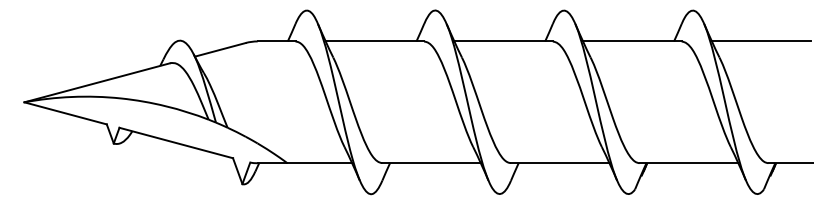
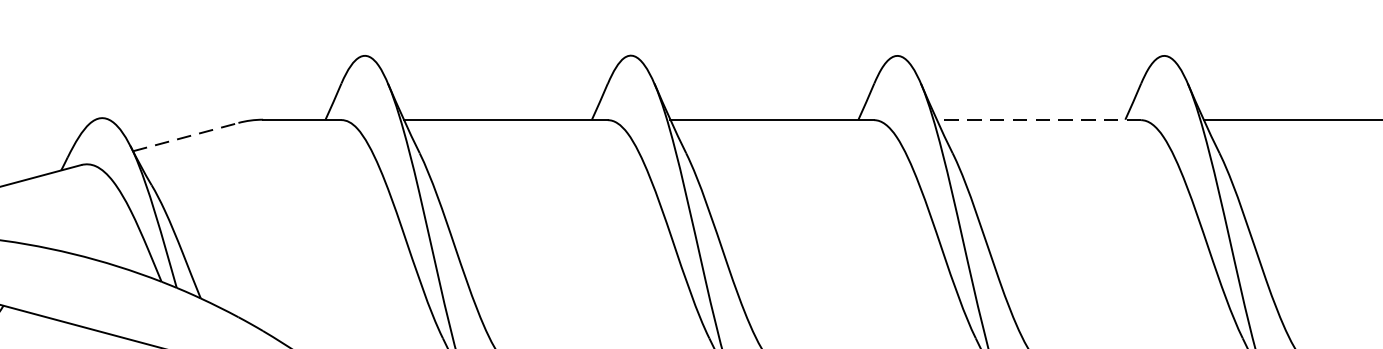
line: (631, 41) -> (1037, 119), solid -> dashed
line: (220, 49) -> (186, 136), solid -> dashed

